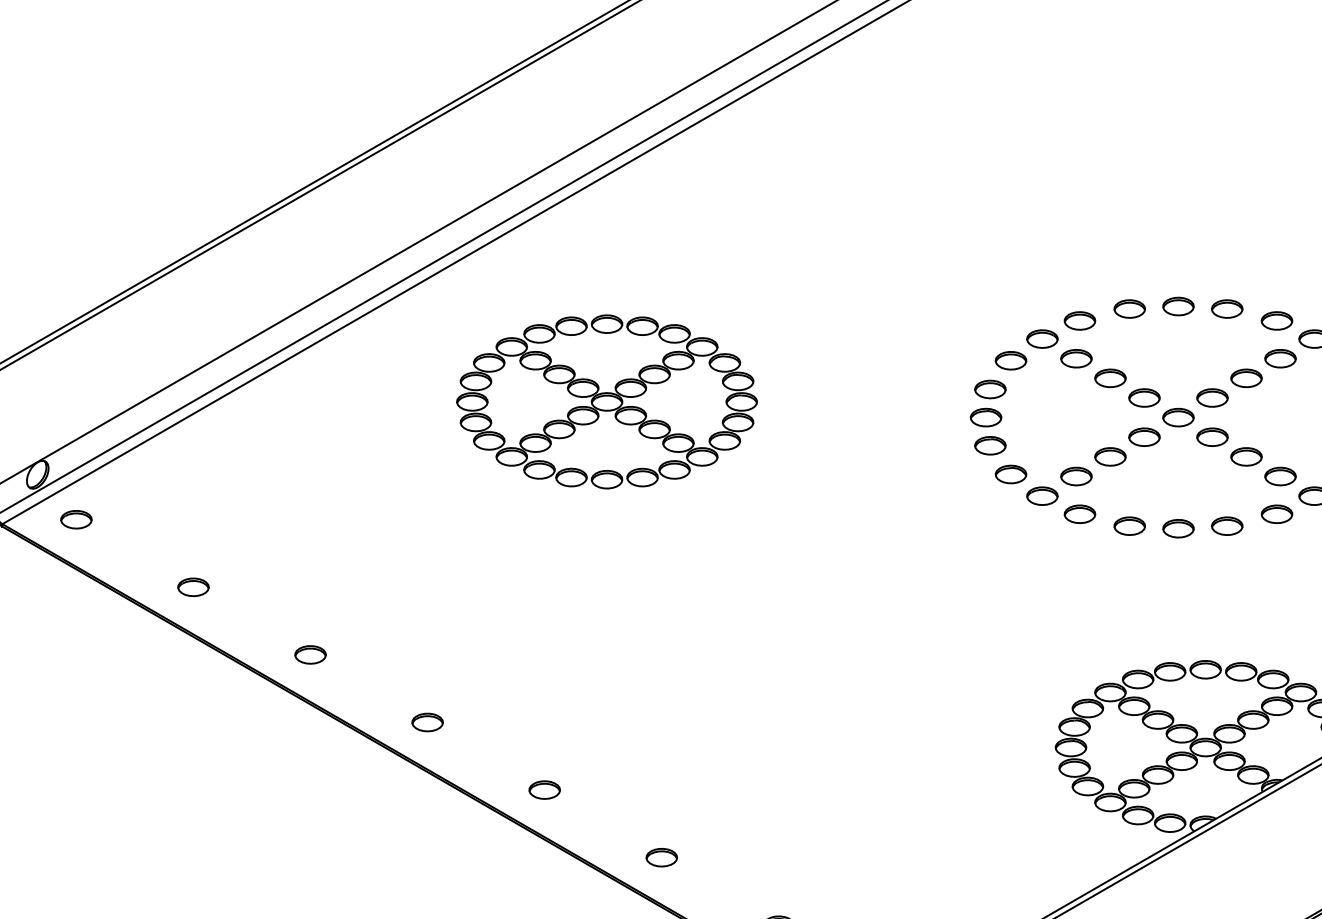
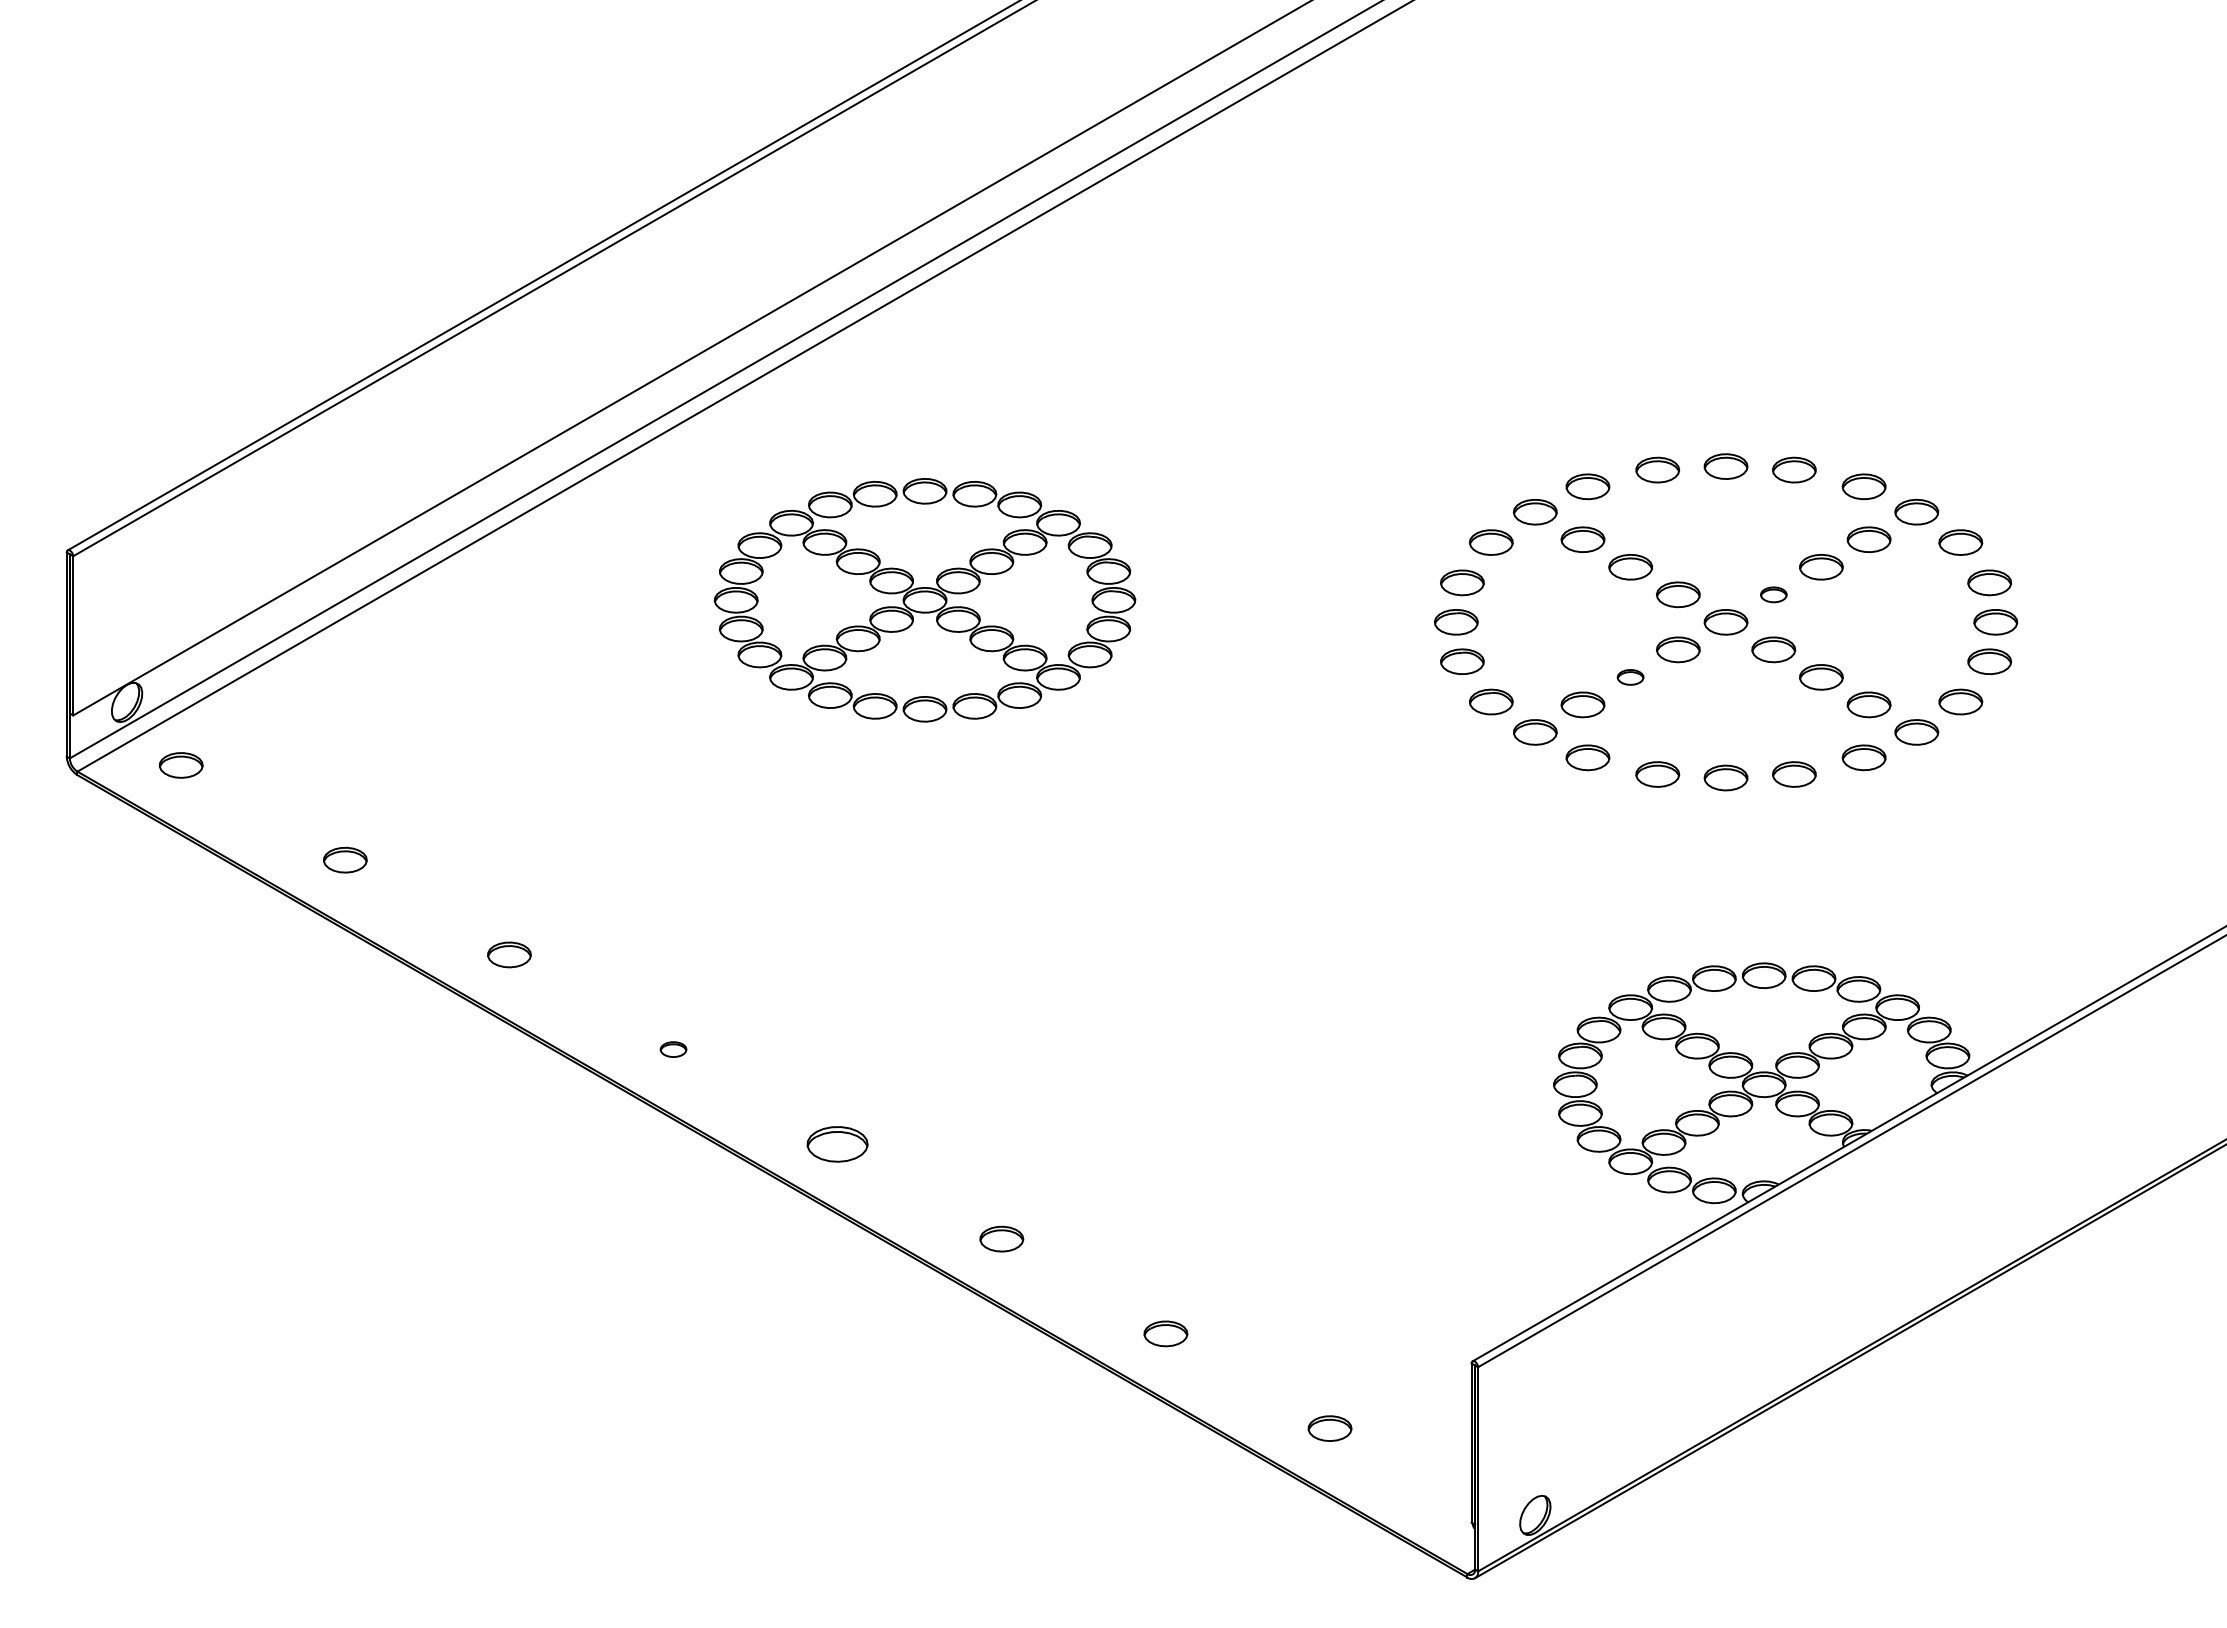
part: (1212, 397) -> (1773, 594), size x0.6
part: (1110, 457) -> (1630, 677), size x0.6
part: (427, 722) -> (673, 1049), size x0.6
part: (544, 790) -> (837, 1144), size x1.4

